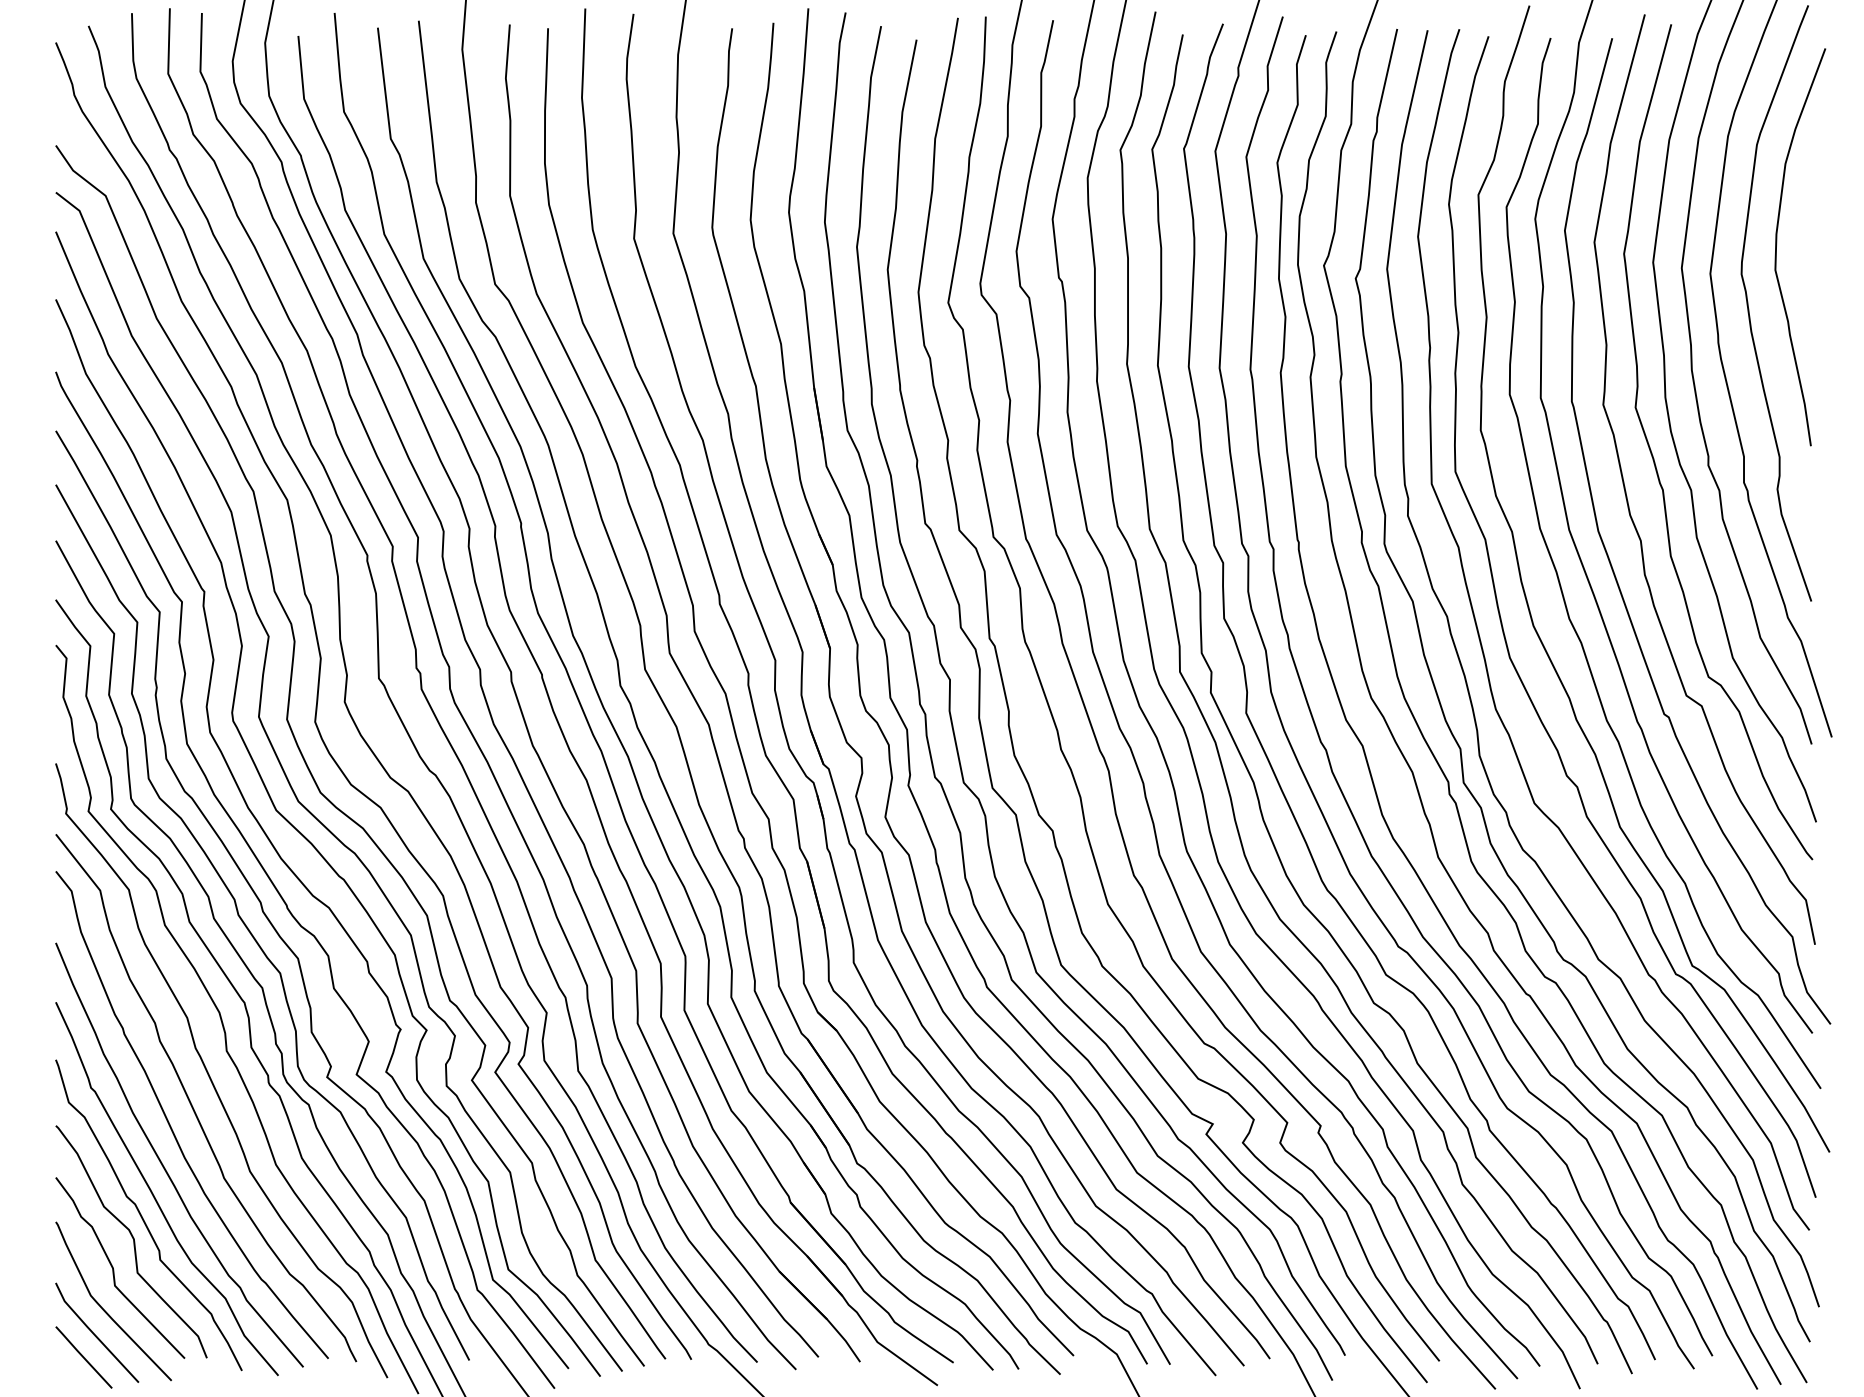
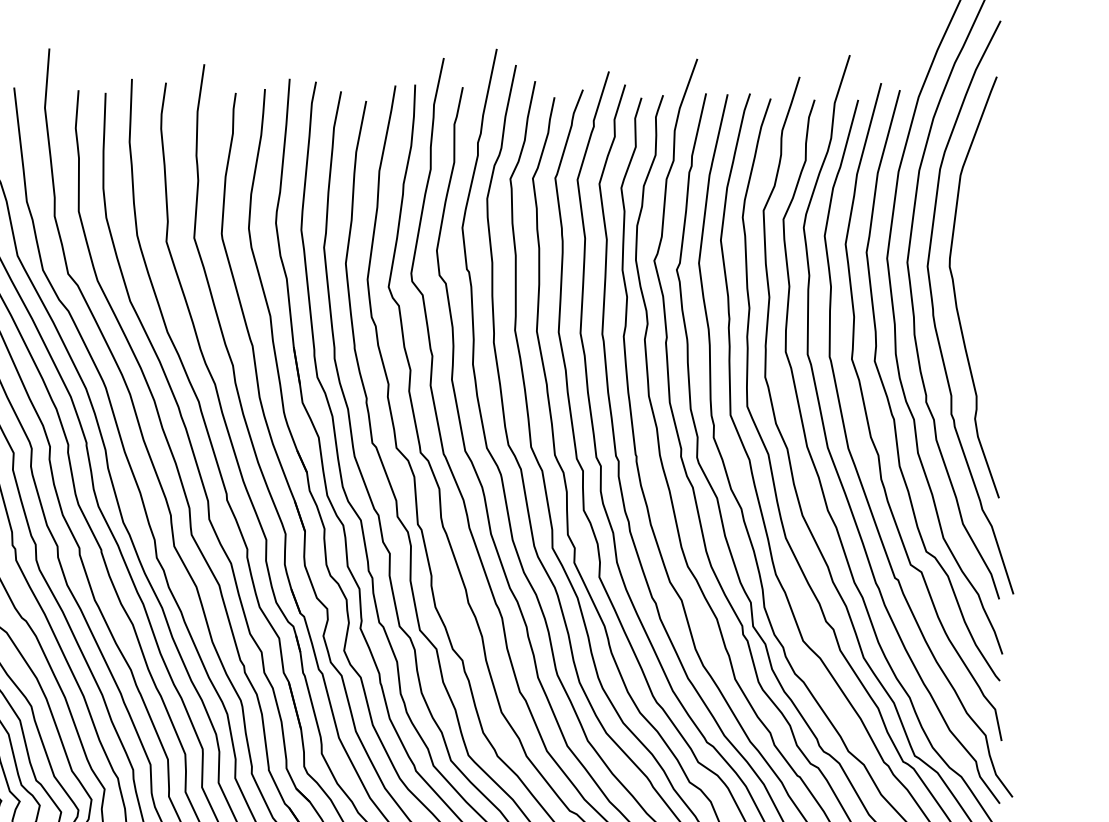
curve: (1777, 243) -> (975, 245), removed

